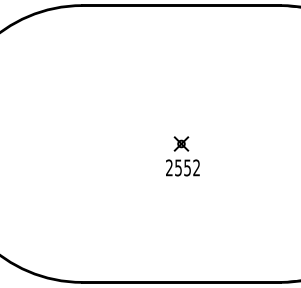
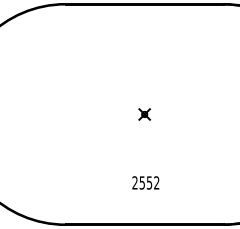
text: (182, 167) -> (145, 182), moved

